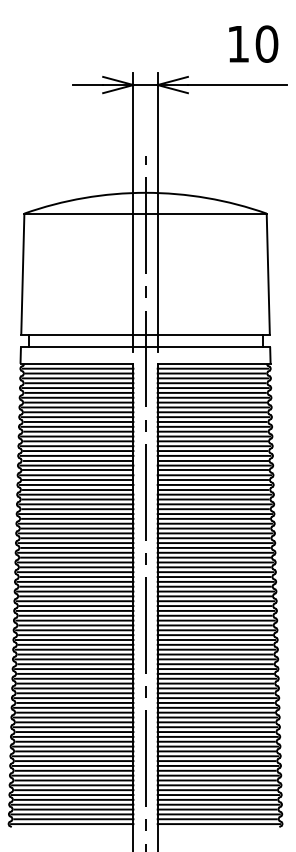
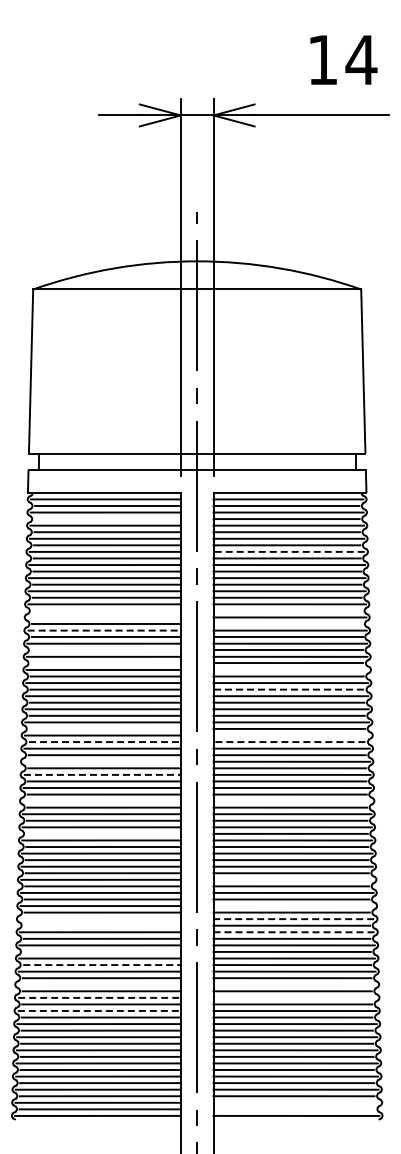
text: (266, 43) -> (361, 59), 10 -> 14
line: (79, 383) -> (107, 519), removed
line: (213, 407) -> (289, 551), solid -> dashed
line: (78, 450) -> (106, 610), removed
line: (212, 450) -> (287, 610), removed
line: (77, 455) -> (104, 617), removed
line: (212, 461) -> (287, 624), removed
line: (77, 465) -> (104, 630), solid -> dashed
line: (77, 480) -> (105, 650), removed
line: (77, 489) -> (105, 663), removed
line: (214, 494) -> (290, 669), removed
line: (213, 509) -> (288, 689), solid -> dashed
line: (77, 537) -> (104, 728), removed
line: (215, 543) -> (291, 735), removed
line: (77, 548) -> (104, 742), solid -> dashed
line: (213, 548) -> (289, 742), solid -> dashed
line: (75, 562) -> (102, 761), removed
line: (75, 571) -> (102, 774), solid -> dashed
line: (74, 591) -> (101, 801), removed
line: (215, 591) -> (292, 801), removed
line: (76, 615) -> (103, 833), removed
line: (216, 649) -> (293, 879), removed
line: (216, 669) -> (293, 906), removed
line: (74, 679) -> (100, 919), removed
line: (216, 679) -> (293, 919), solid -> dashed
line: (75, 683) -> (102, 925), removed
line: (216, 688) -> (293, 932), solid -> dashed
line: (74, 702) -> (101, 951), removed
line: (75, 712) -> (102, 965), solid -> dashed
line: (73, 727) -> (99, 984), removed
line: (217, 727) -> (294, 984), removed
line: (73, 736) -> (99, 997), solid -> dashed
line: (217, 736) -> (294, 997), removed
line: (73, 746) -> (99, 1011), solid -> dashed
line: (218, 814) -> (295, 1102), removed
line: (216, 819) -> (293, 1109), removed

